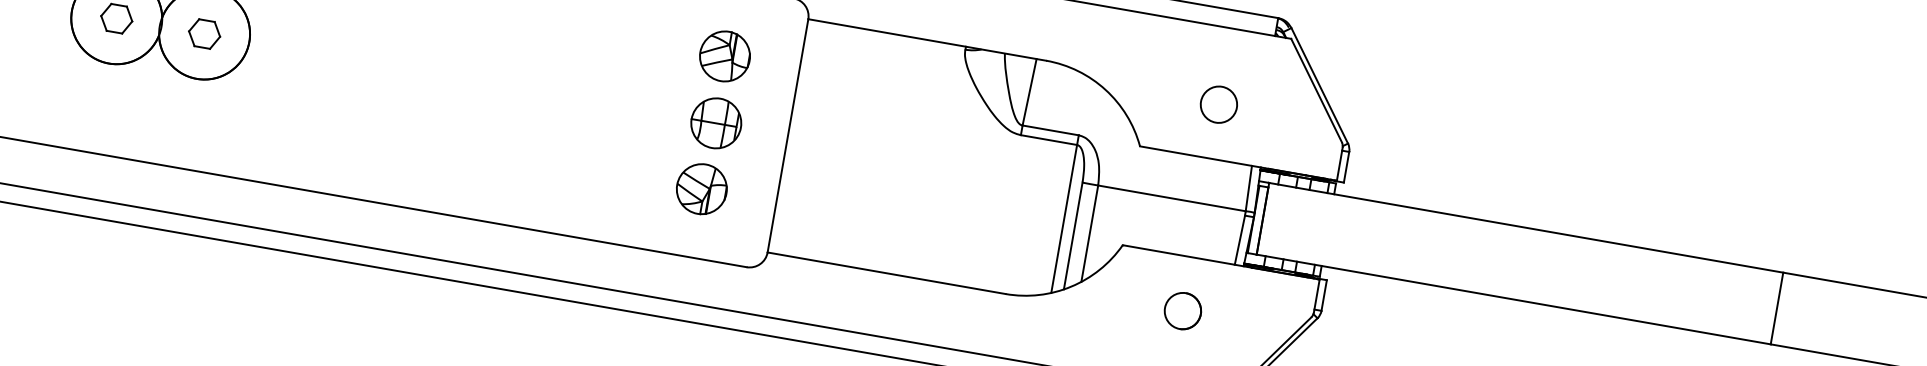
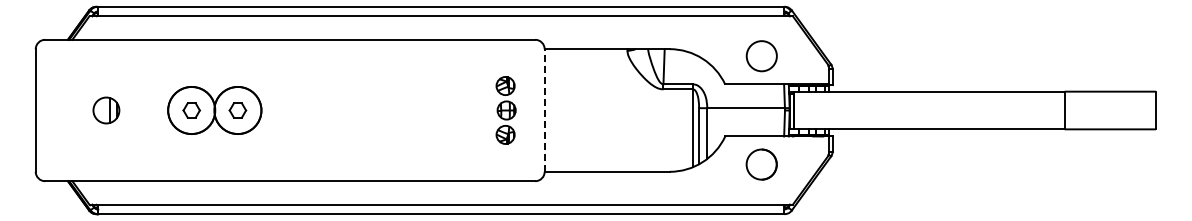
circle: (1218, 103) -> (761, 55), size x1.6
part: (713, 122) -> (505, 110), size x0.7
line: (787, 135) -> (544, 110), solid -> dashed
part: (1182, 310) -> (761, 164), size x1.6

